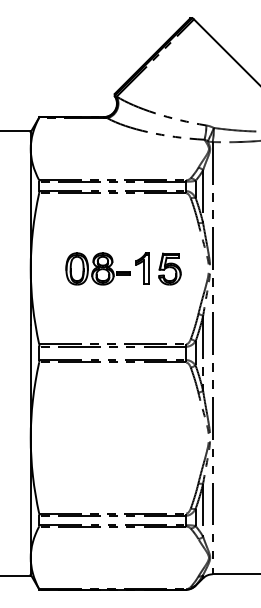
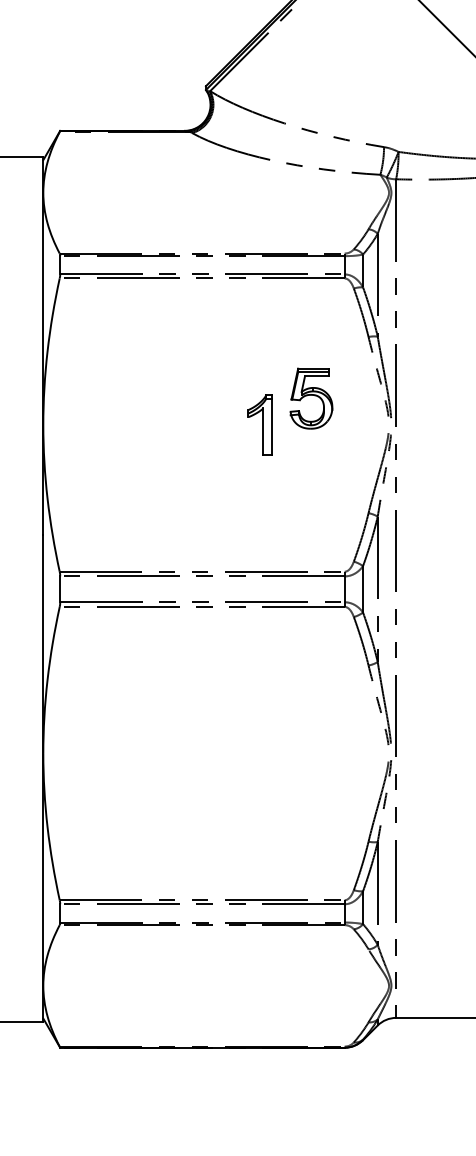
part: (97, 268) -> (172, 424), removed
part: (169, 268) -> (310, 397), moved

